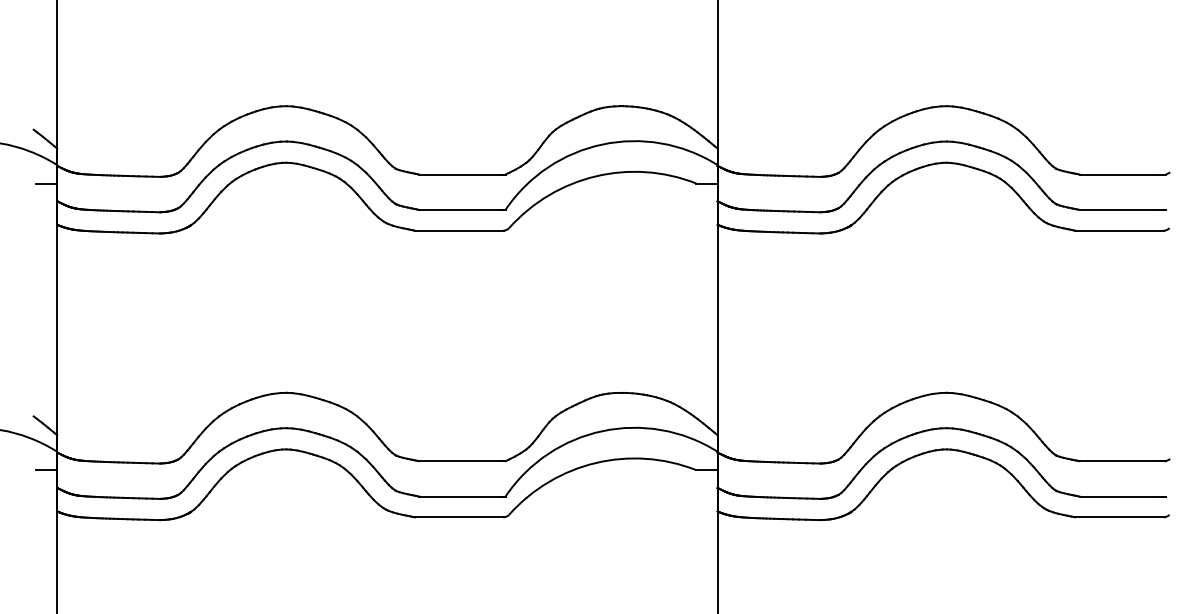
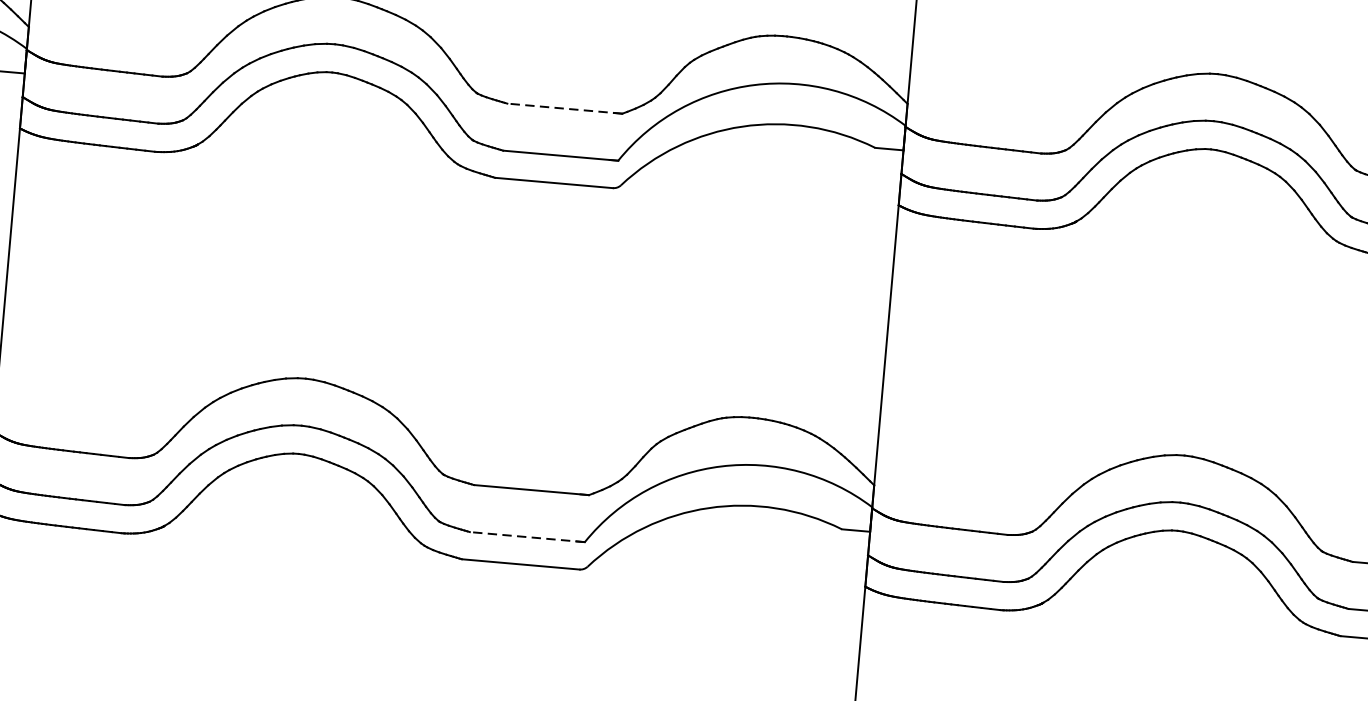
line: (461, 174) -> (563, 108), solid -> dashed
line: (461, 496) -> (526, 536), solid -> dashed

